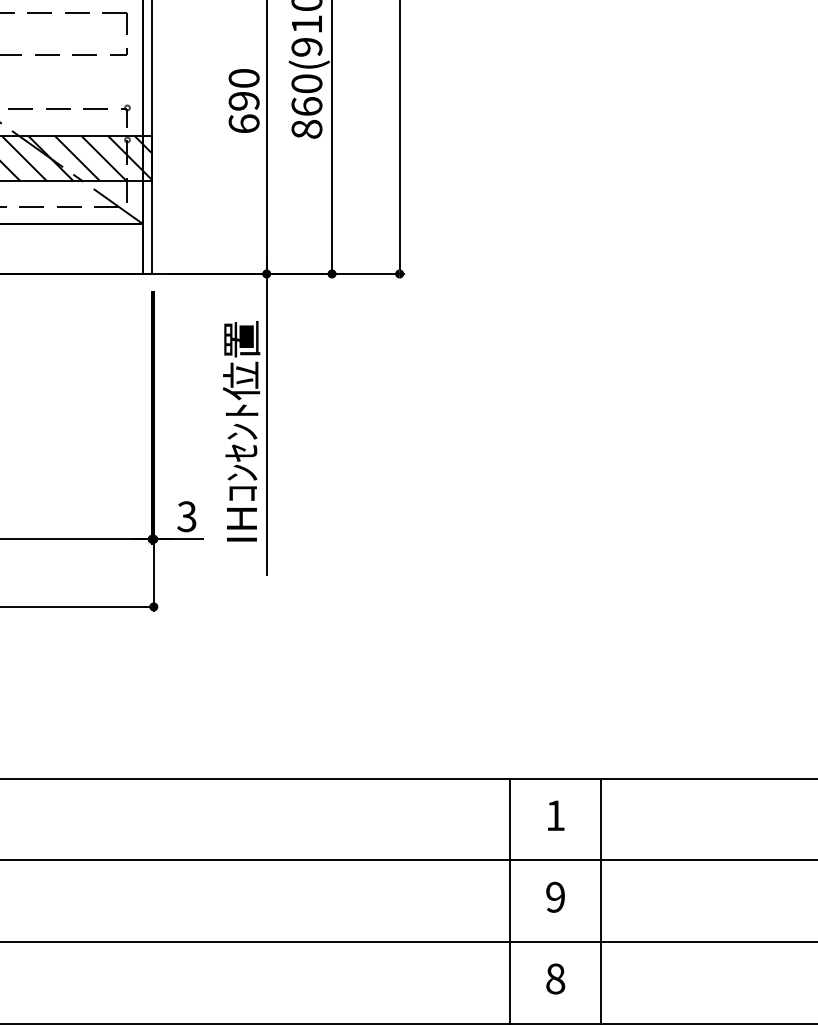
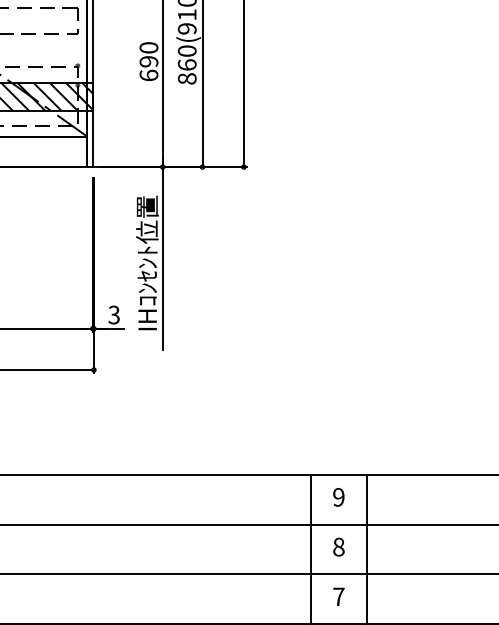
text: (554, 815) -> (338, 497), 1 -> 9
text: (554, 896) -> (338, 546), 9 -> 8
text: (554, 978) -> (338, 596), 8 -> 7

